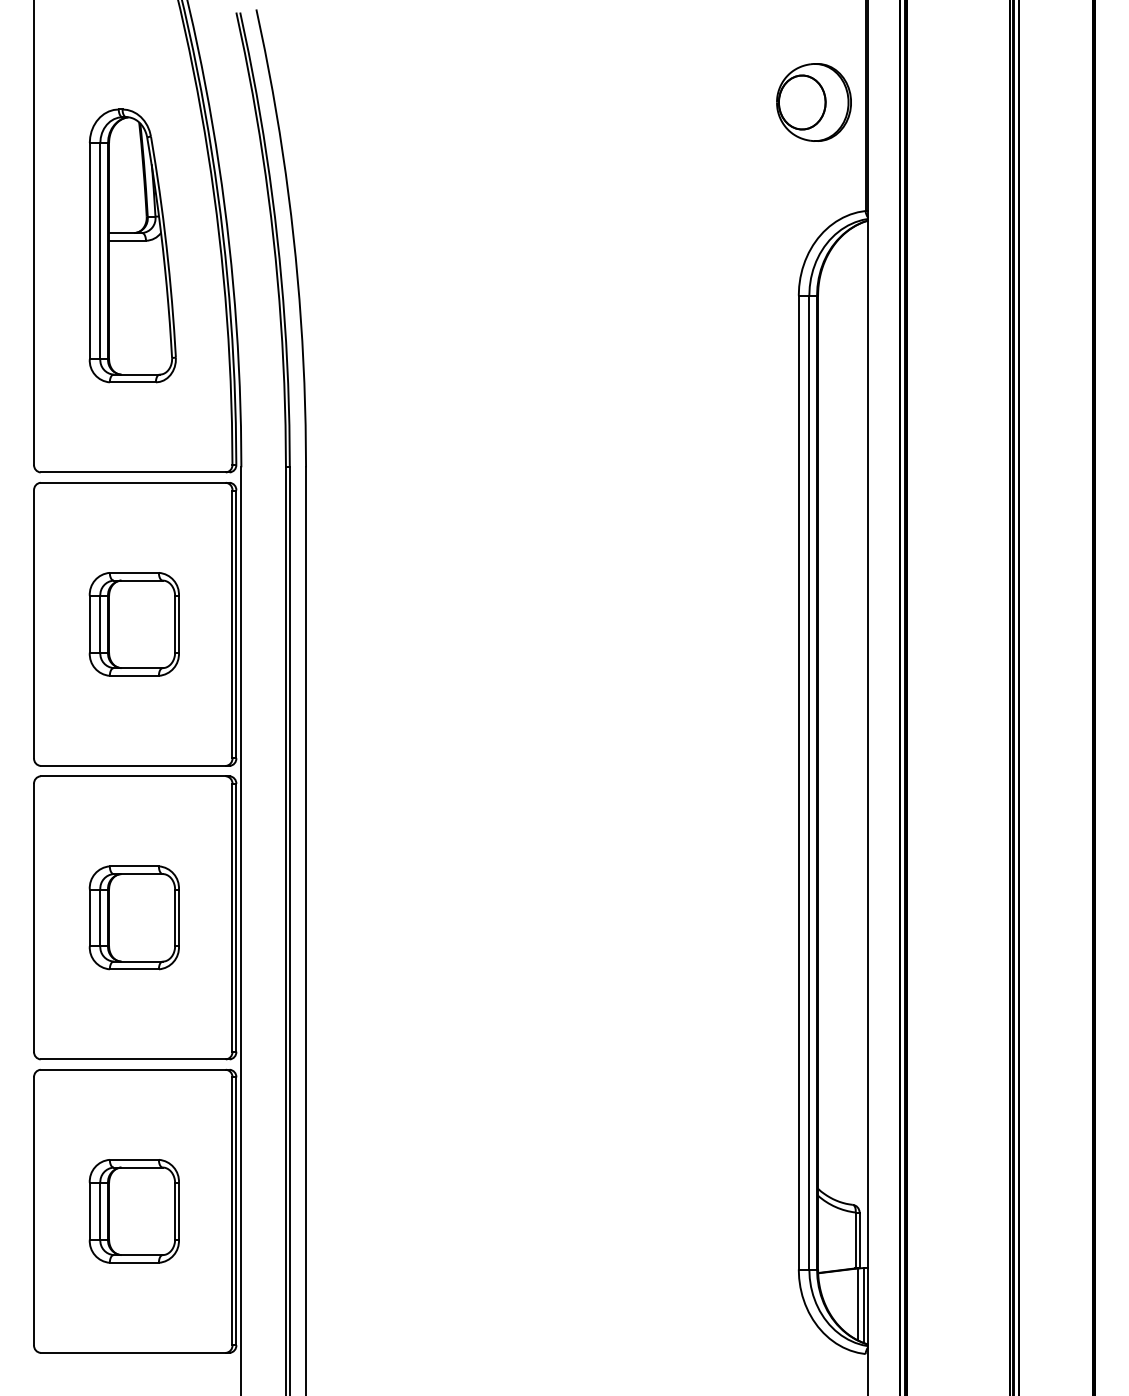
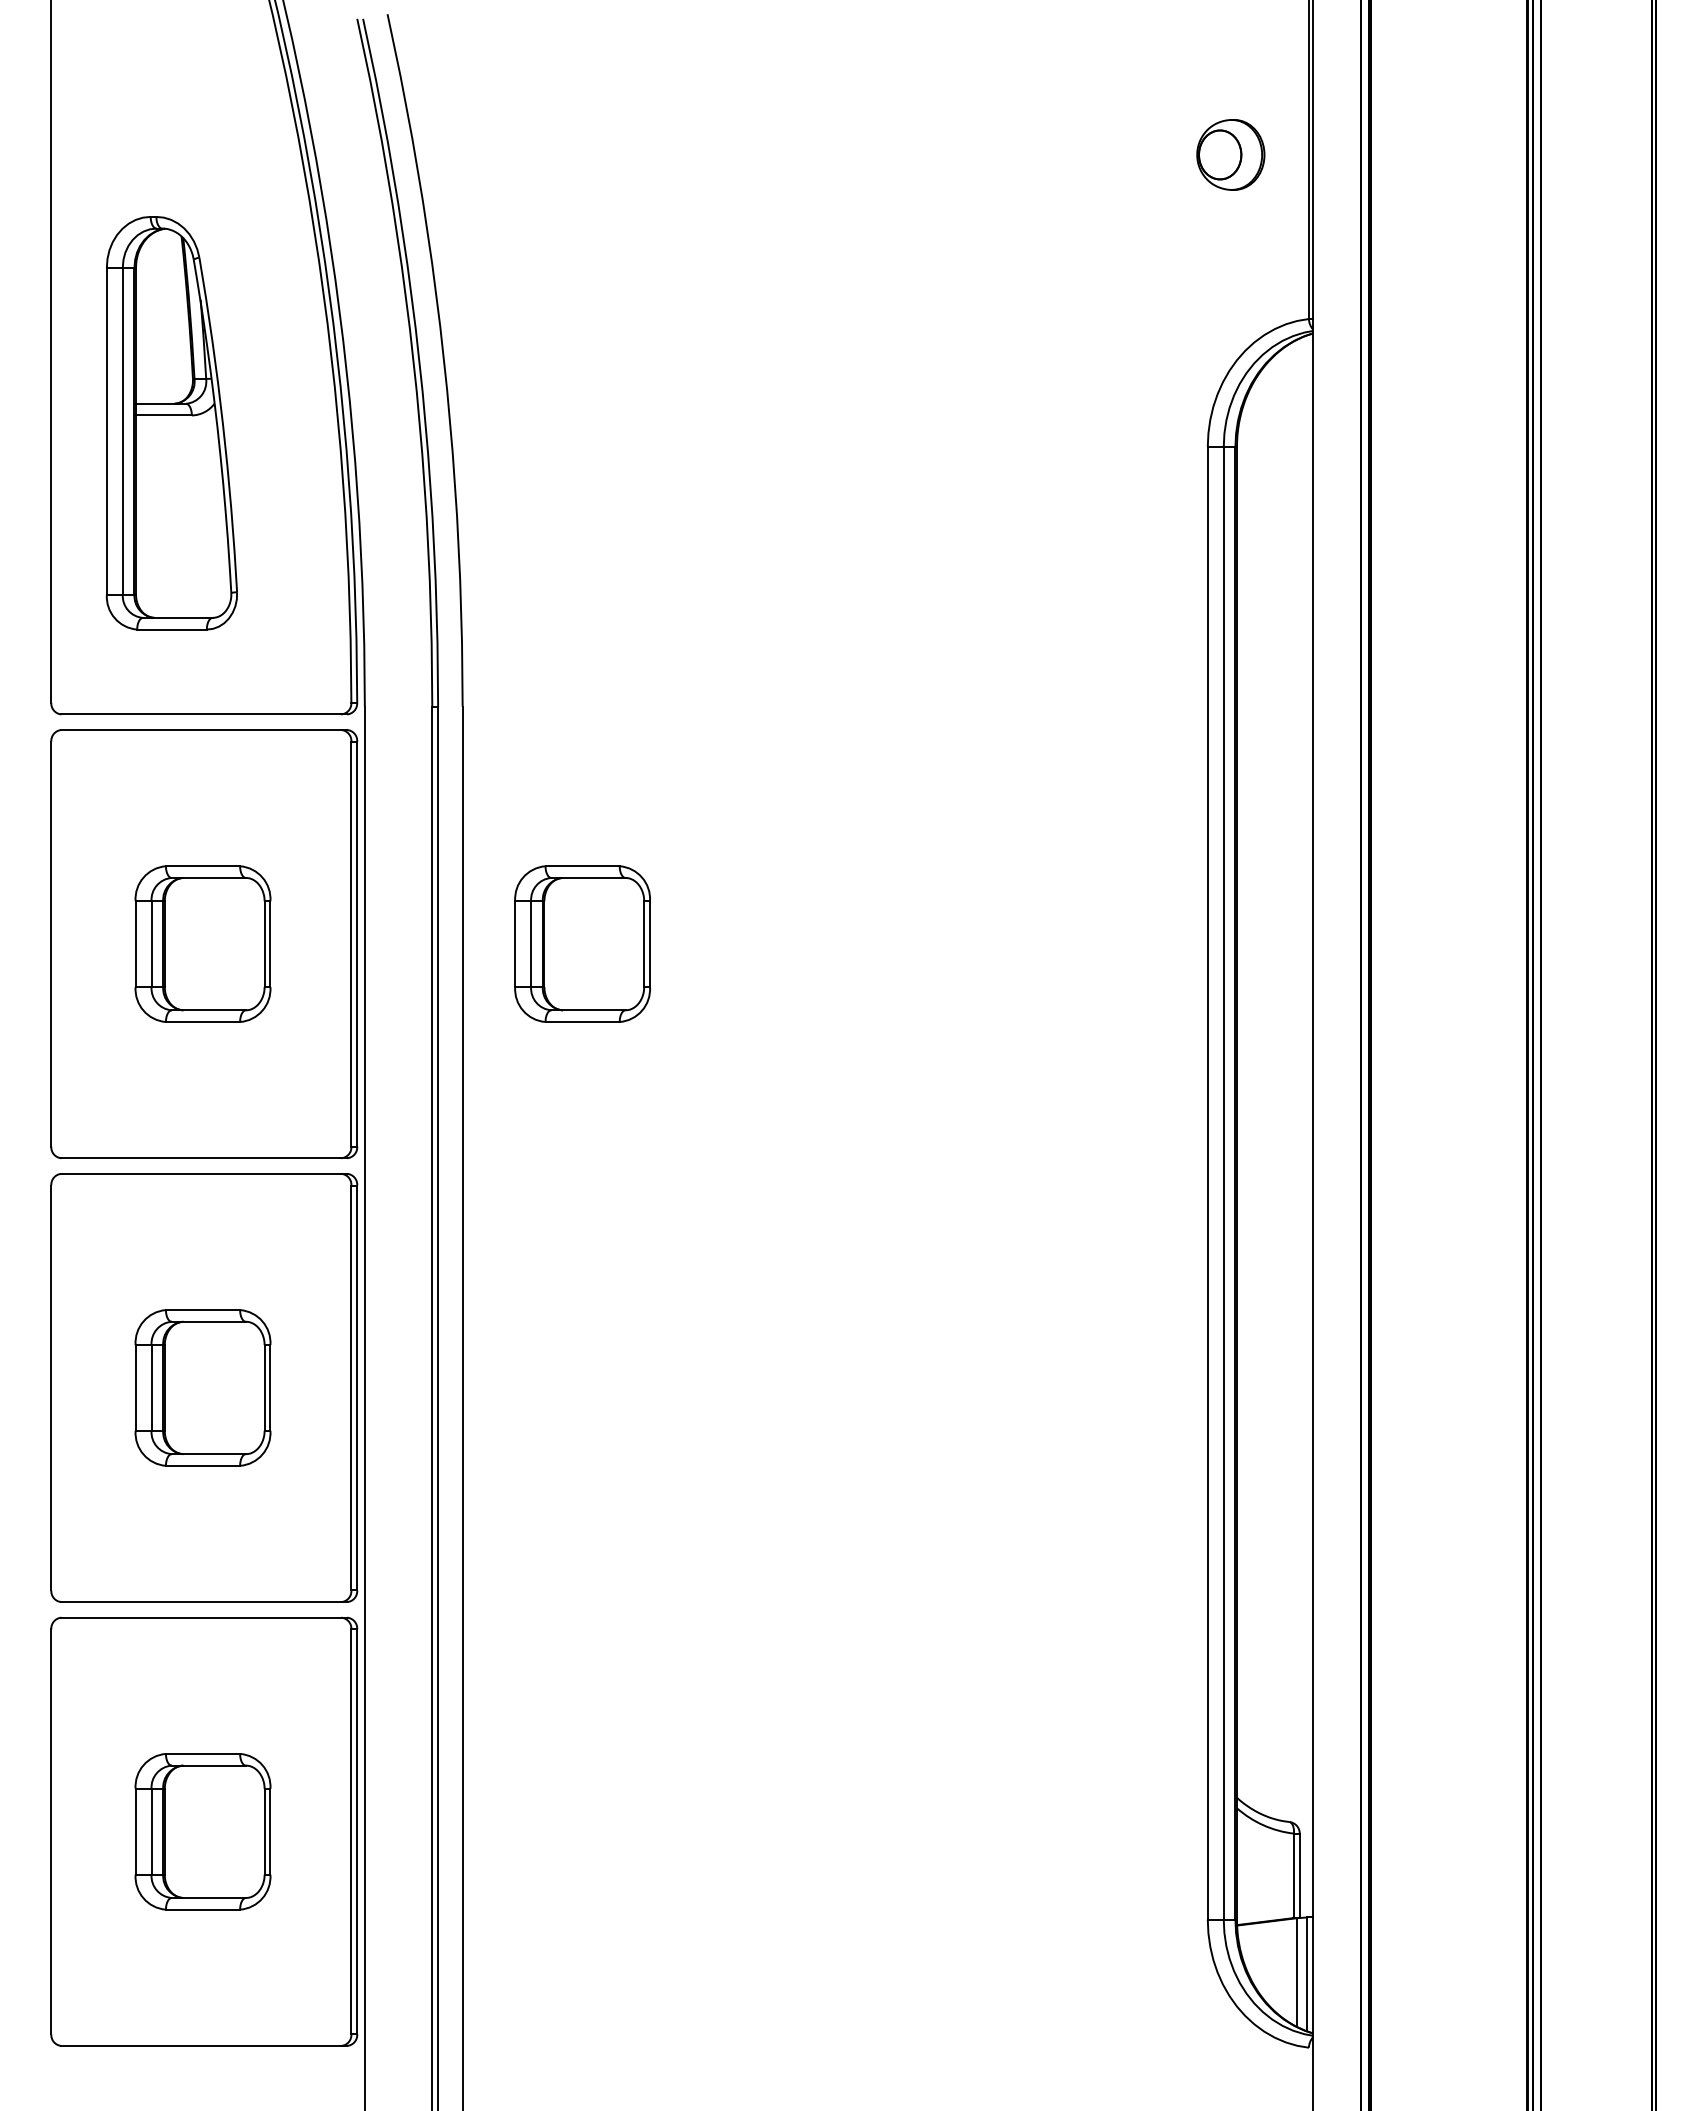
part: (813, 102) -> (1230, 154), size x0.6
part: (132, 245) -> (171, 422), moved
part: (384, 624) -> (581, 944), added

